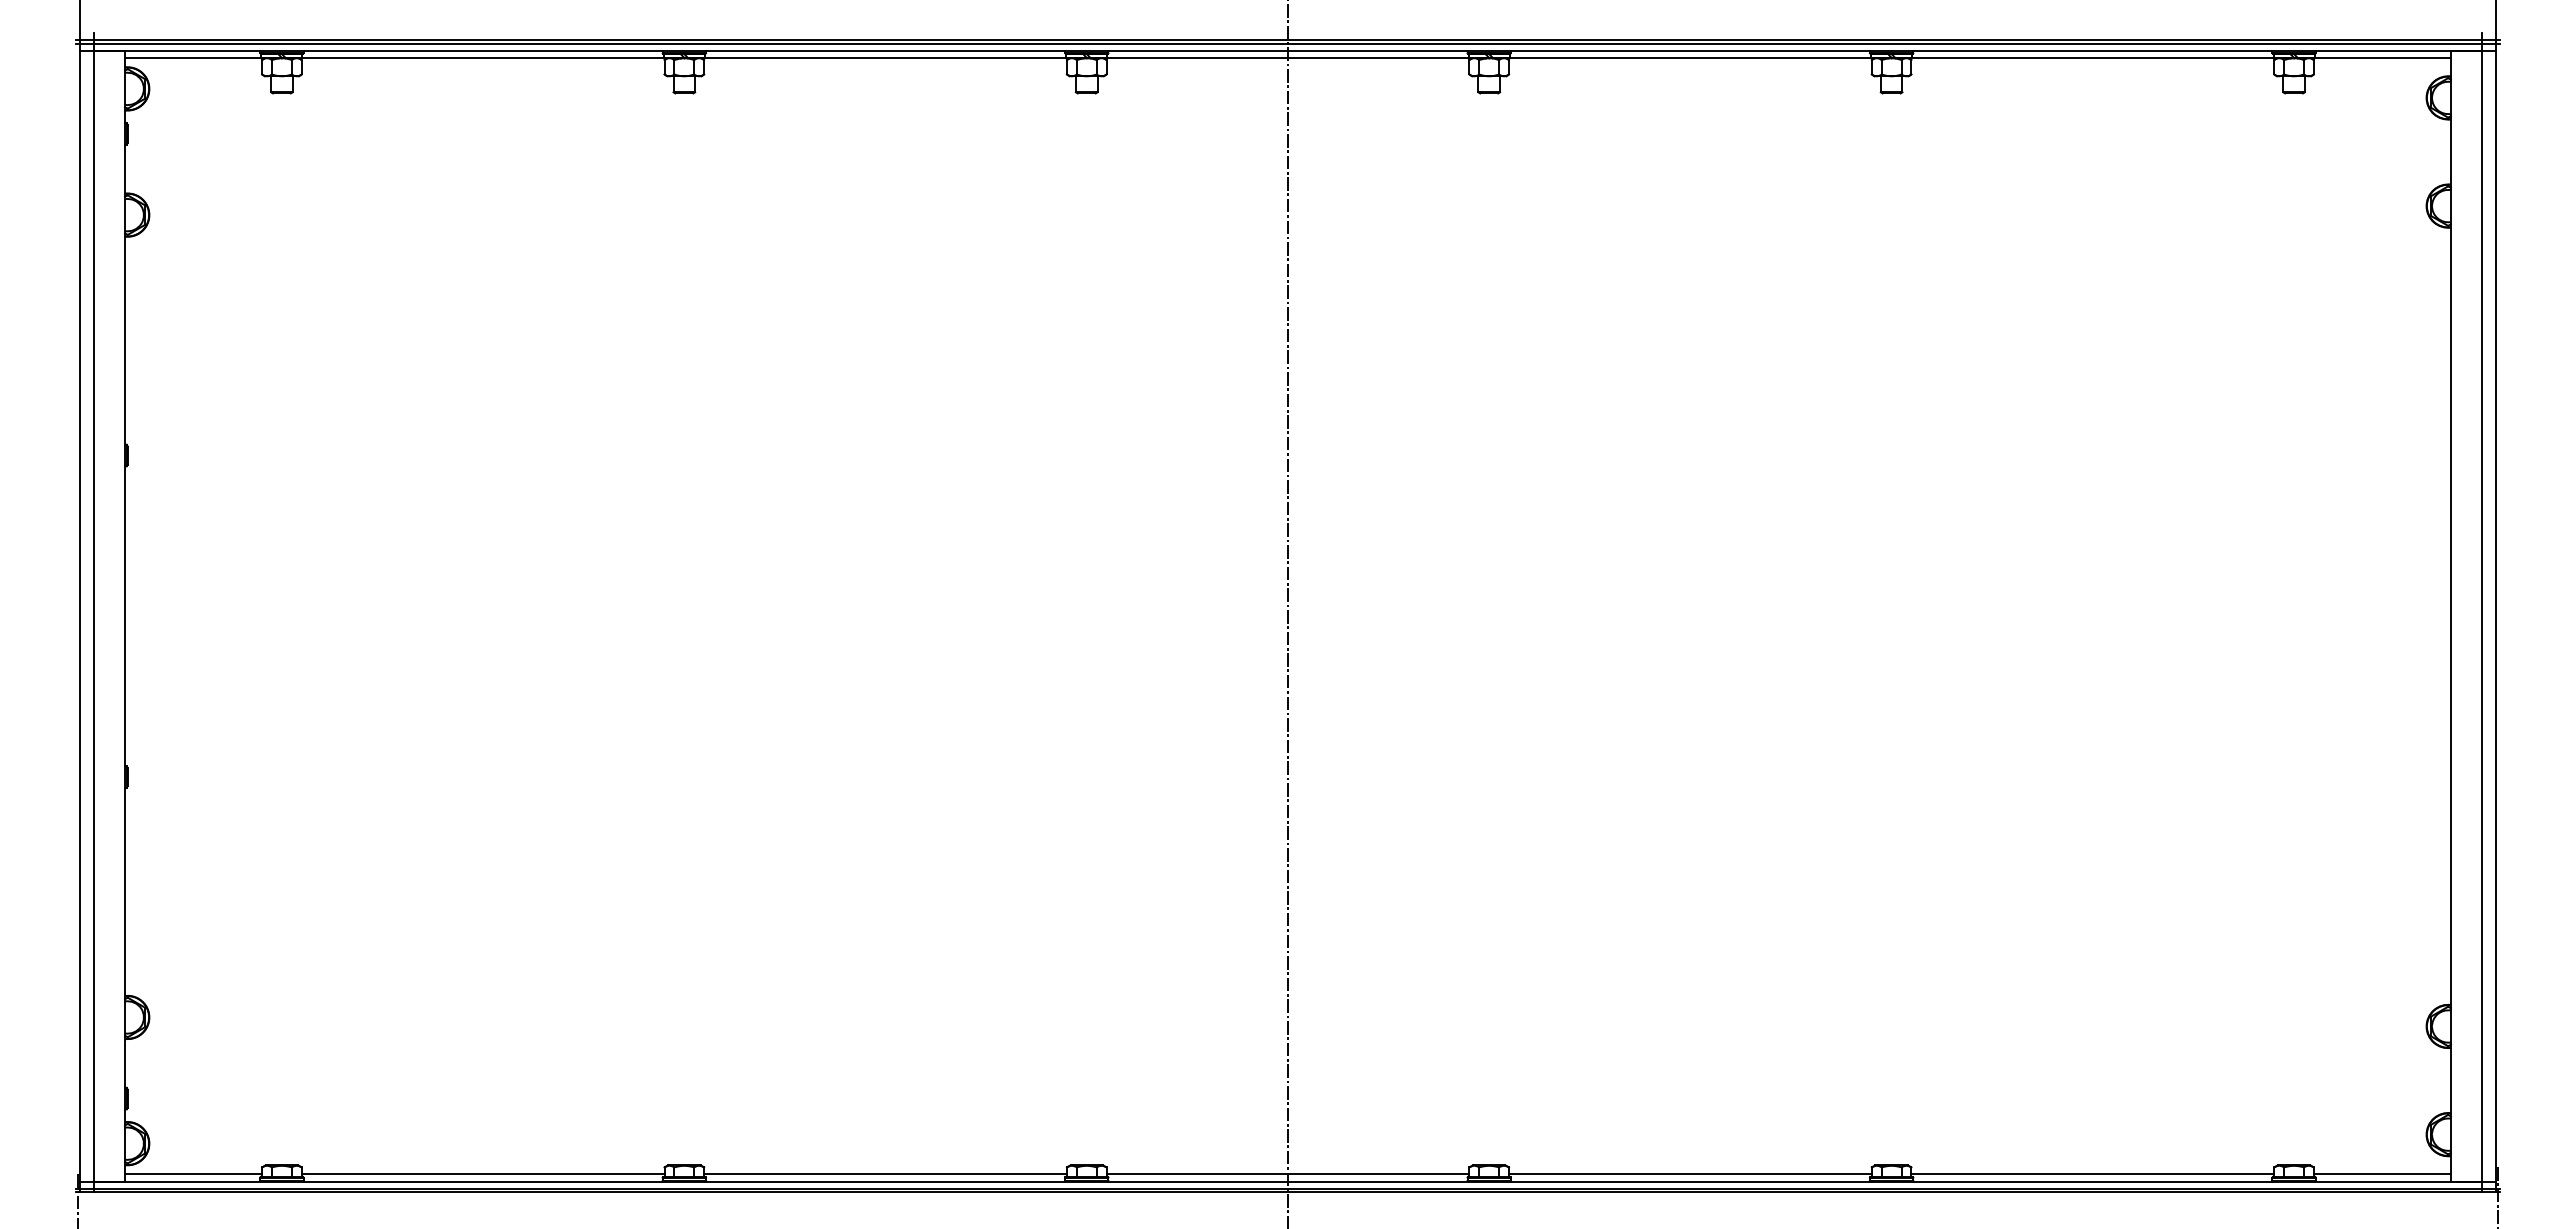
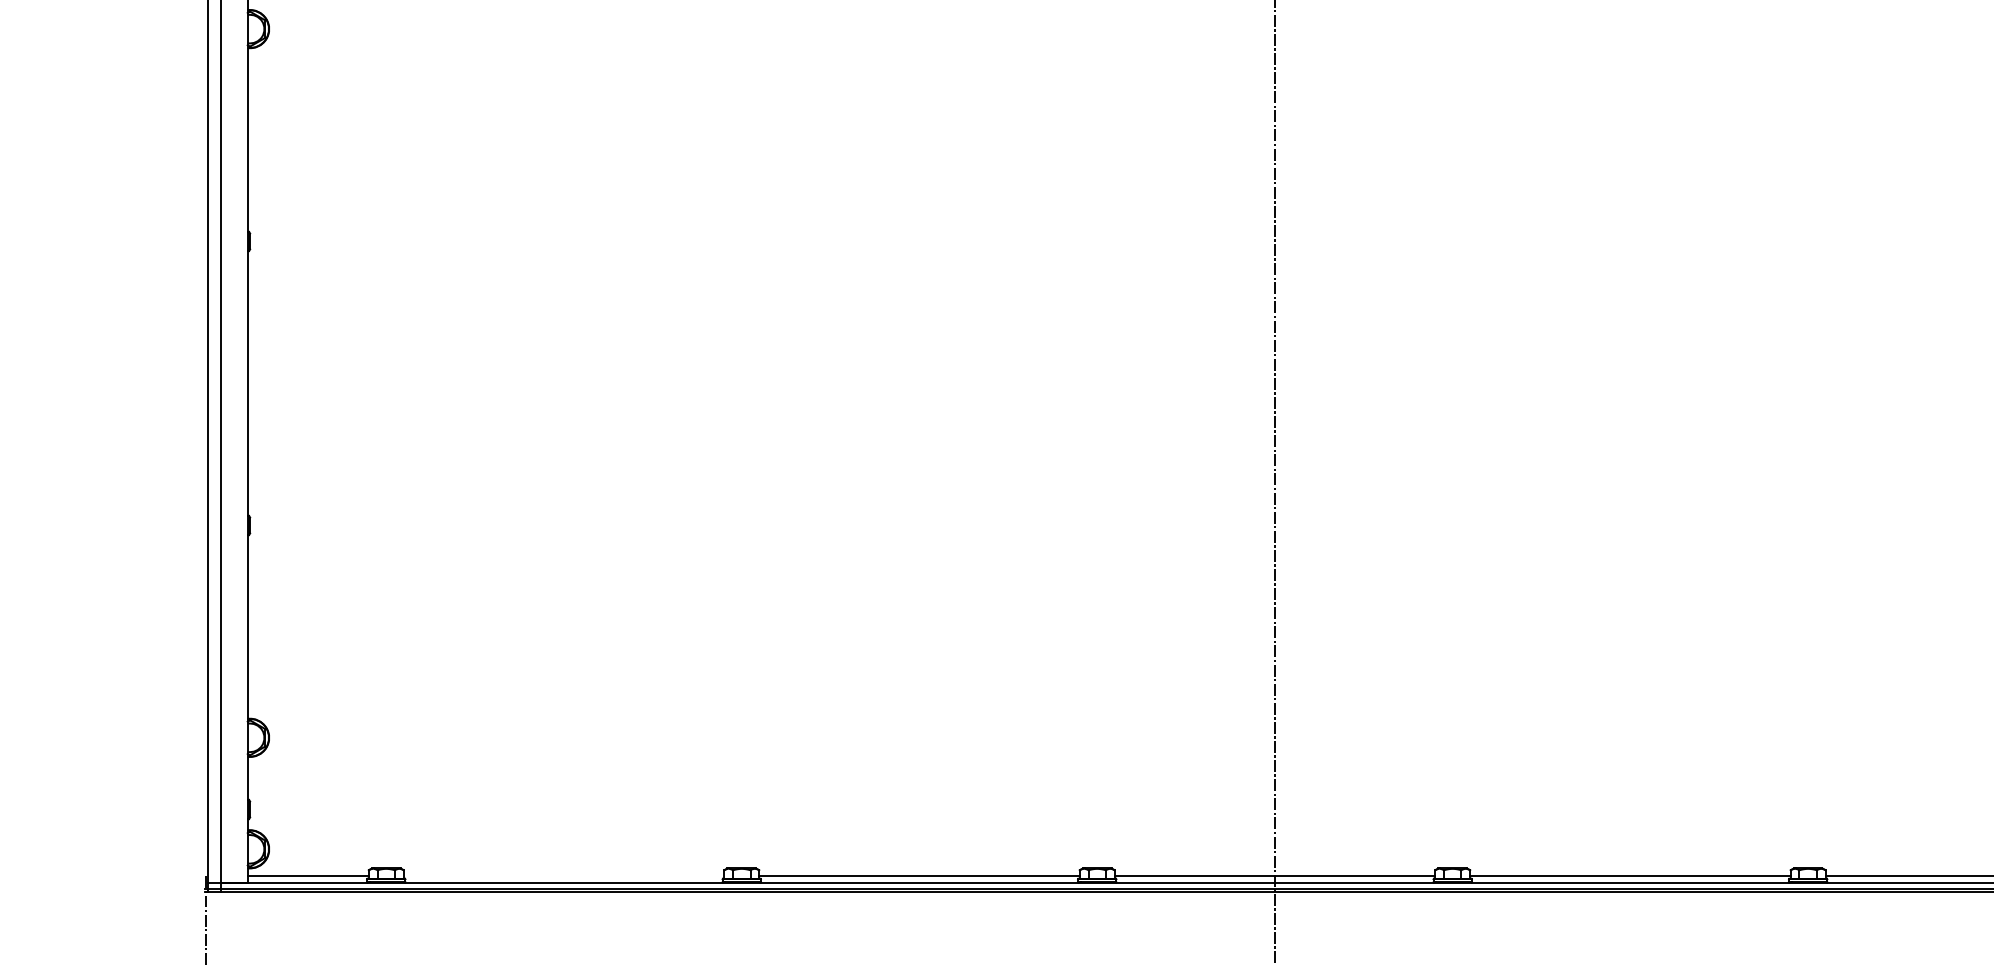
line: (482, 1174) -> (563, 876), removed

